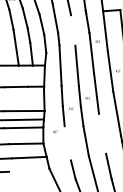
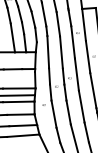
line: (73, 30) -> (58, 24), added
line: (102, 133) -> (81, 106), added
line: (67, 142) -> (53, 113), added
line: (29, 170) -> (23, 135), added

